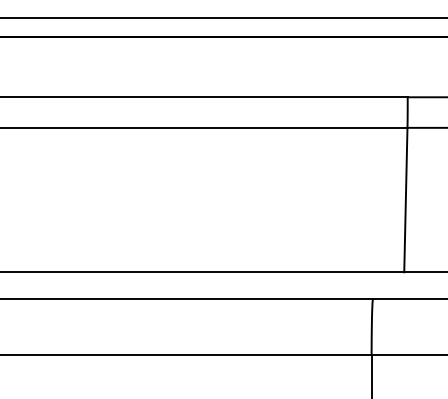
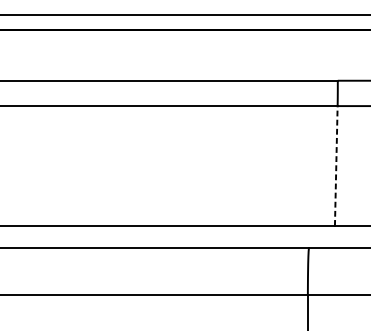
line: (405, 199) -> (335, 165), solid -> dashed

